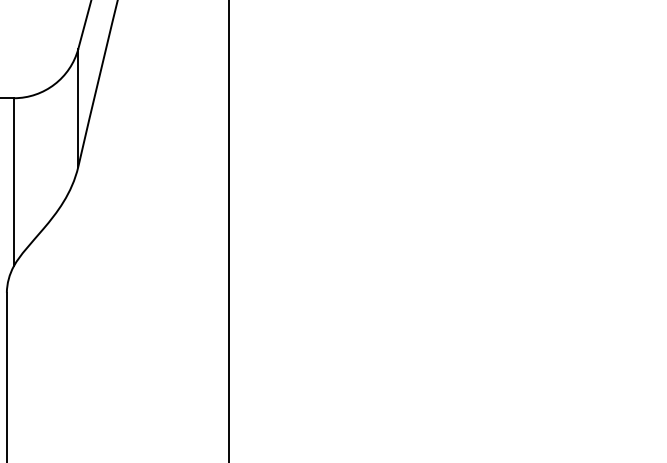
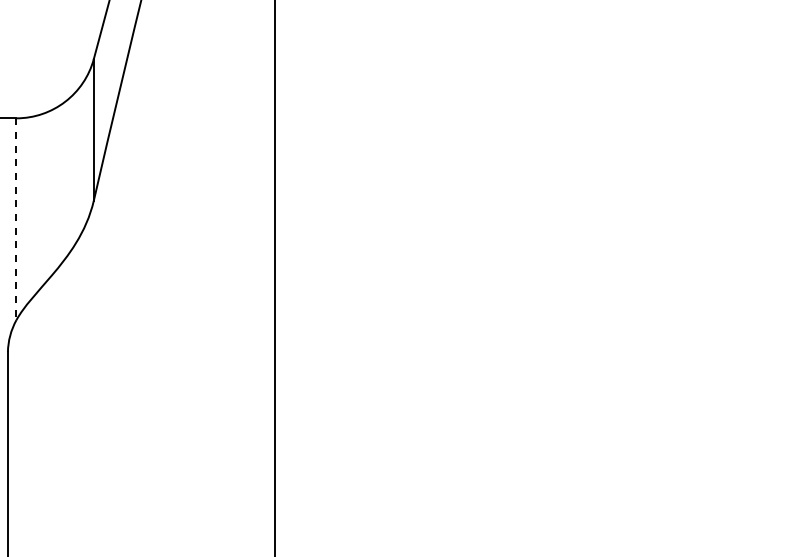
line: (13, 182) -> (16, 219), solid -> dashed

